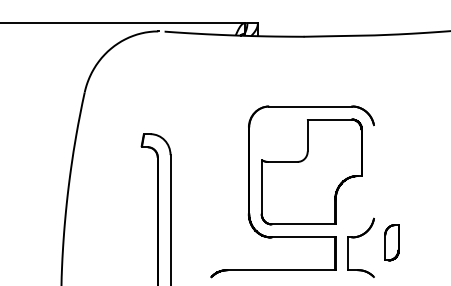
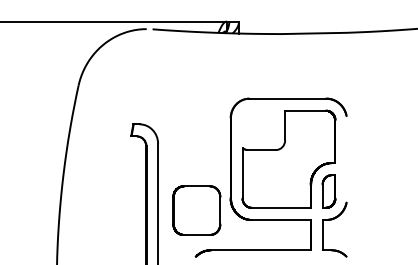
part: (212, 227) -> (196, 210), added
part: (391, 242) -> (328, 191), moved

